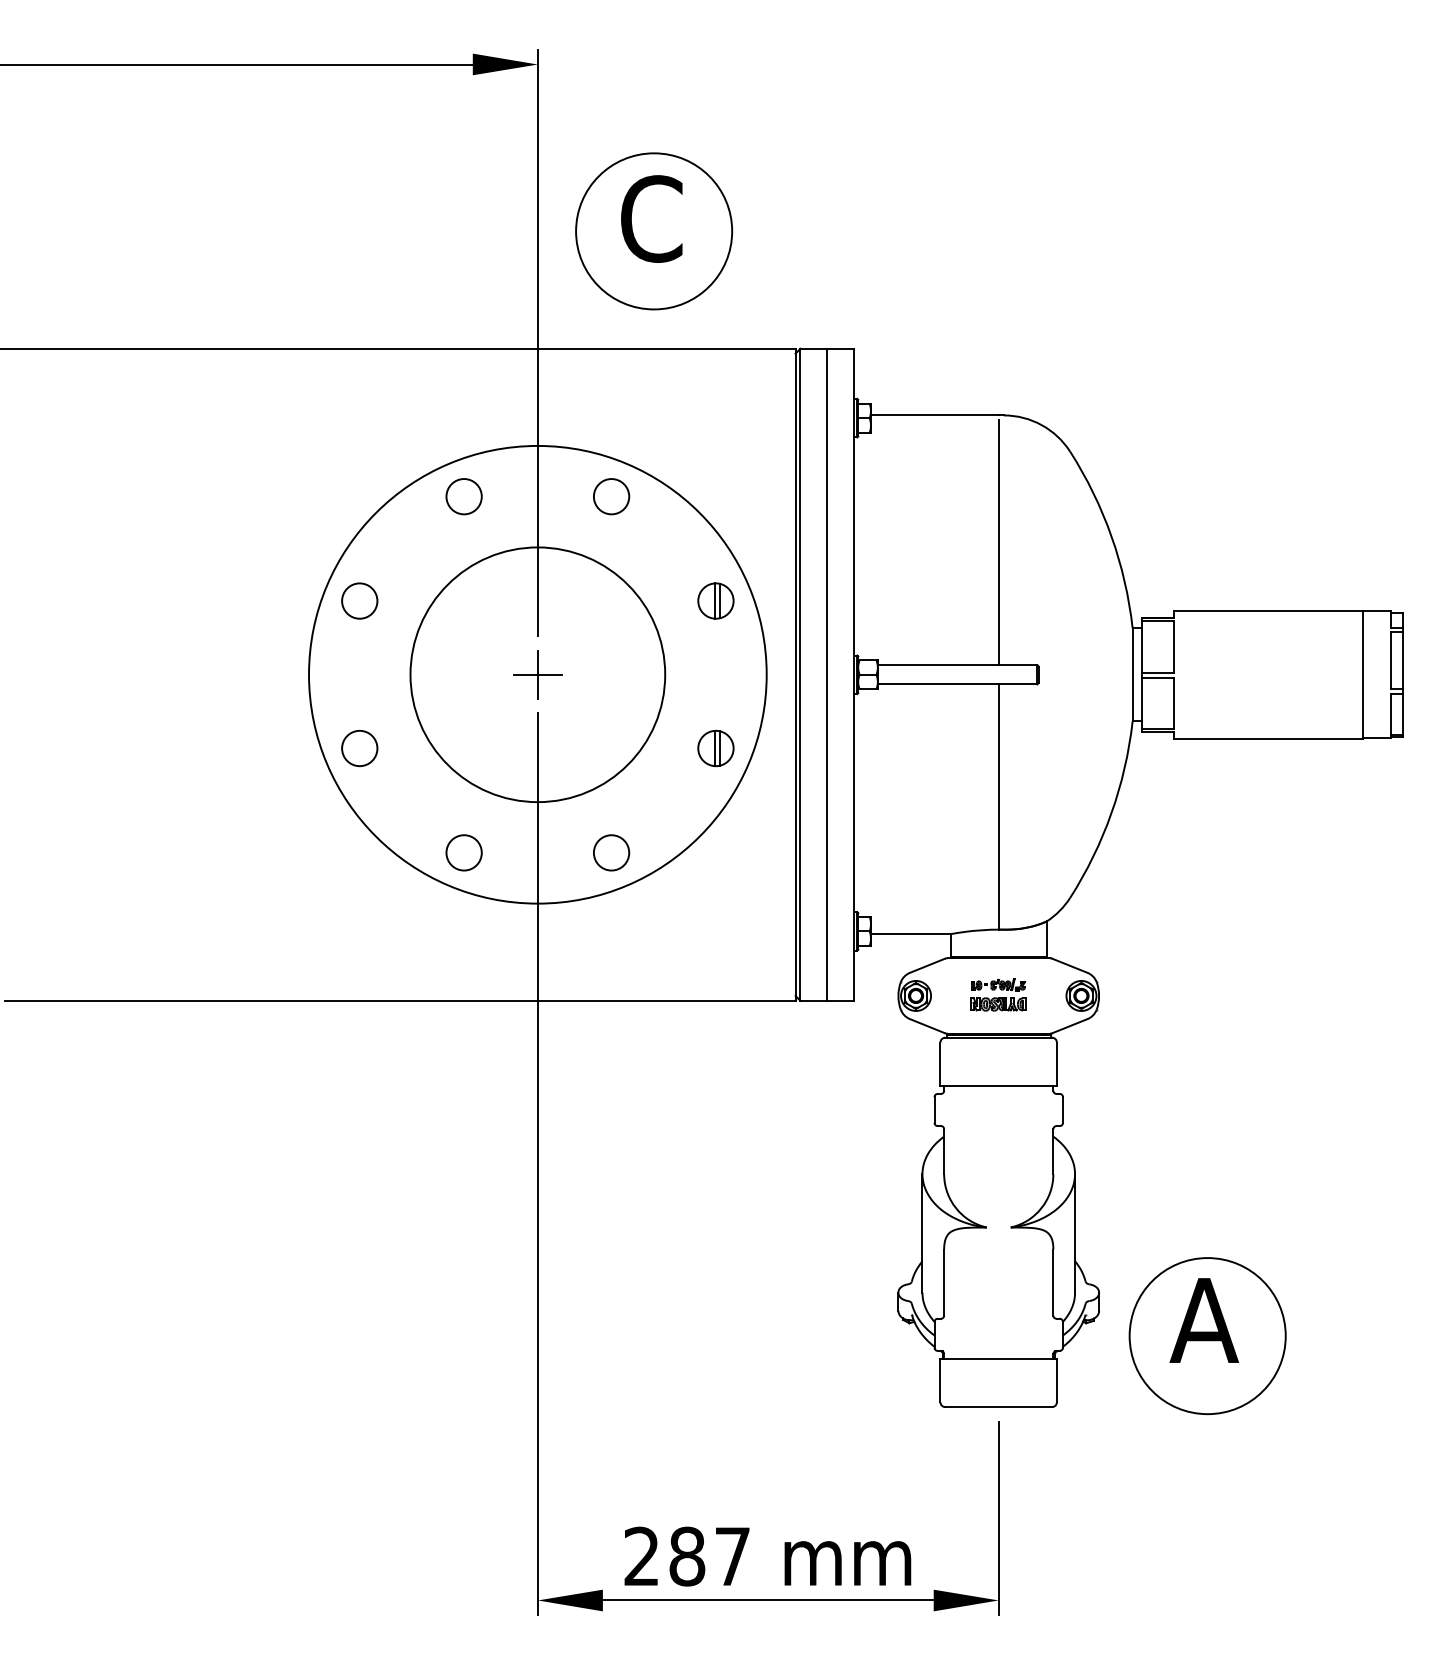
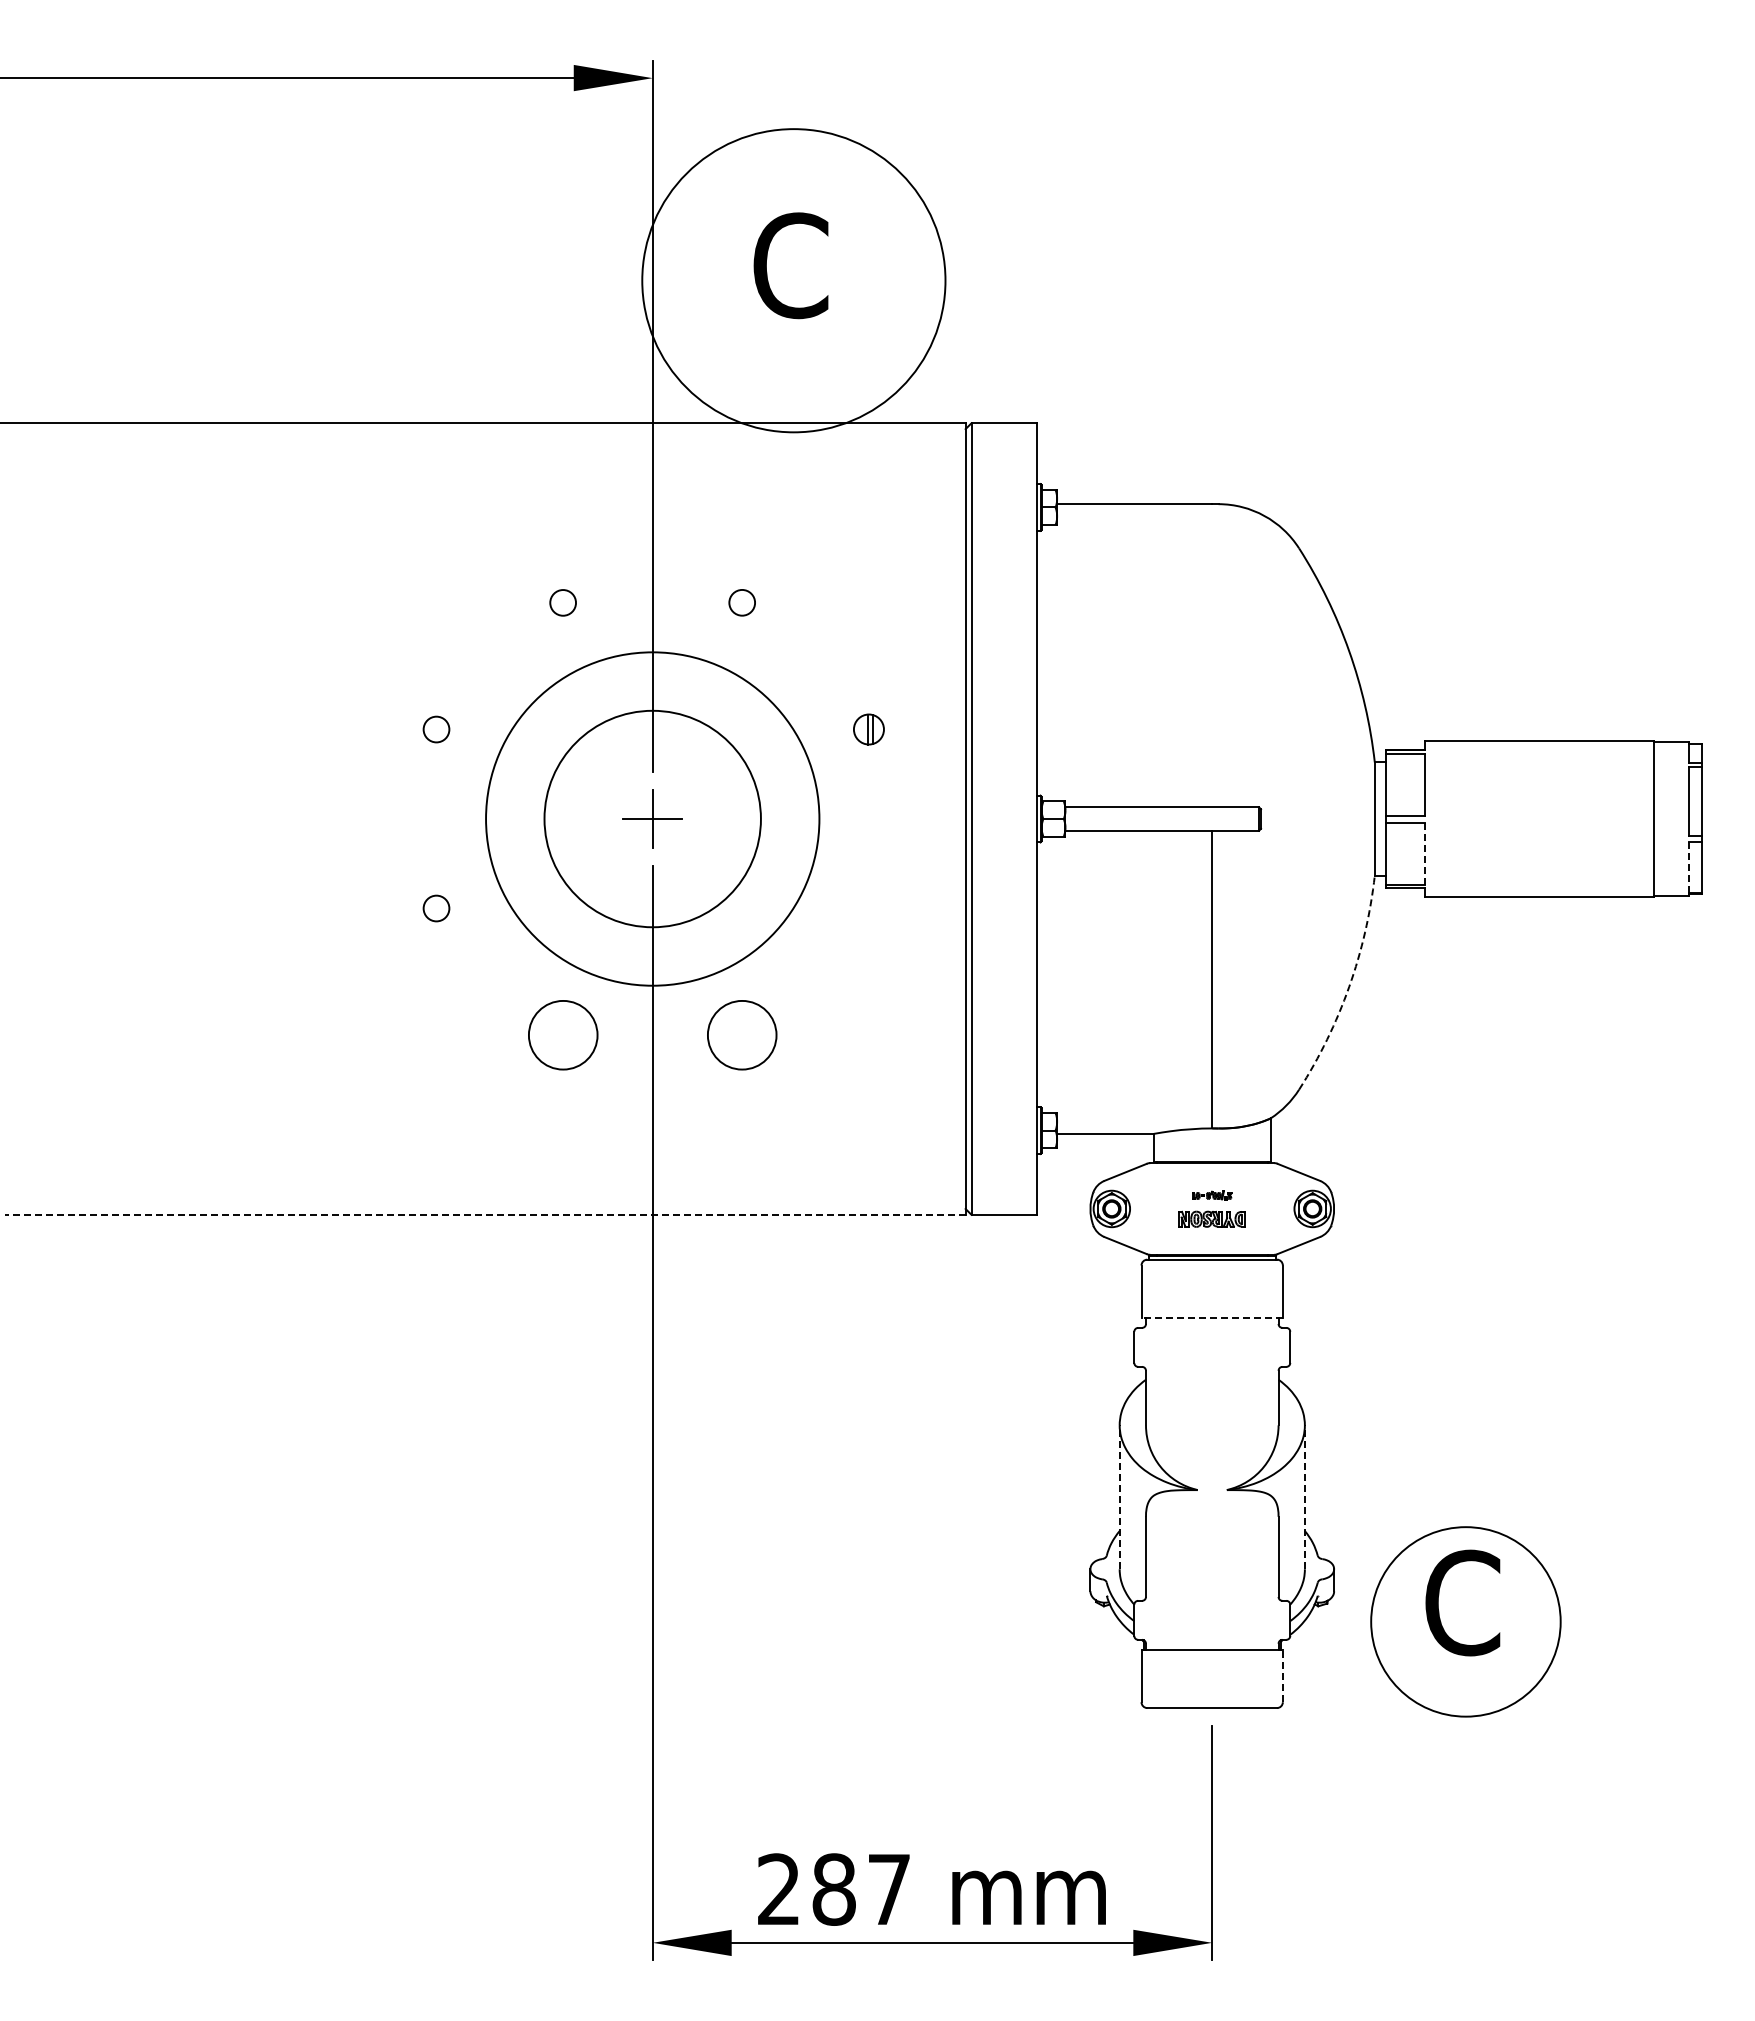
circle: (653, 231) -> (793, 280), size x1.6
circle: (463, 496) -> (562, 602), size x0.6
circle: (610, 496) -> (741, 602), size x0.6
line: (998, 542) -> (1212, 658), removed
circle: (359, 601) -> (436, 729), size x0.6
part: (715, 601) -> (868, 729), size x0.7
circle: (537, 674) -> (652, 818), size x0.6
circle: (537, 674) -> (652, 818), size x0.7
line: (826, 674) -> (1003, 818), removed
line: (1174, 703) -> (1425, 853), solid -> dashed
line: (1391, 715) -> (1688, 868), solid -> dashed
circle: (359, 748) -> (436, 908), size x0.6
part: (715, 748) -> (868, 908), removed
arc: (1111, 812) -> (1349, 986), solid -> dashed
circle: (463, 852) -> (562, 1034), size x1.6
circle: (610, 852) -> (741, 1034), size x1.6
part: (998, 984) -> (1212, 1195), size x0.6
line: (400, 1000) -> (485, 1214), solid -> dashed
line: (998, 1086) -> (1212, 1318), solid -> dashed
line: (922, 1233) -> (1119, 1497), solid -> dashed
line: (1074, 1233) -> (1304, 1497), solid -> dashed
text: (1204, 1320) -> (1461, 1602), A -> C
line: (1056, 1380) -> (1282, 1675), solid -> dashed

